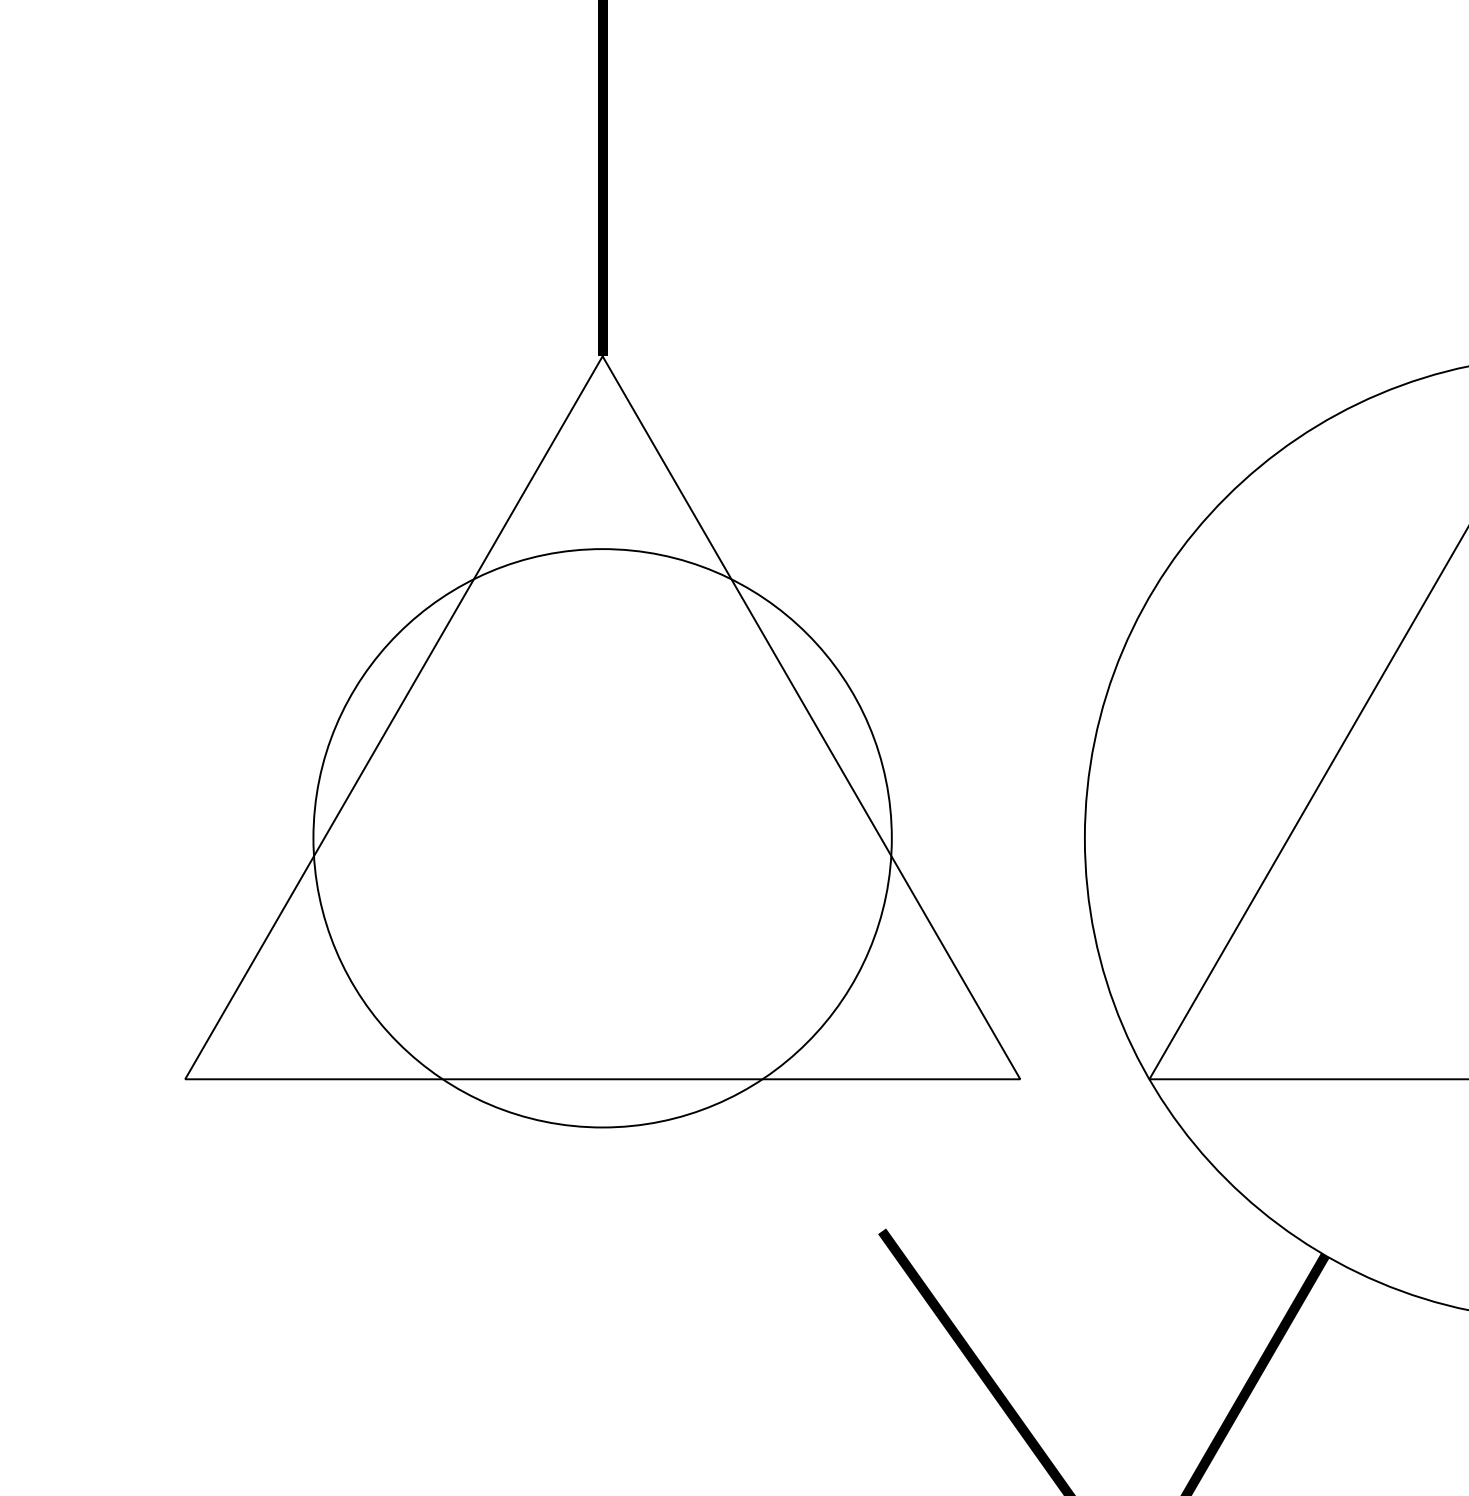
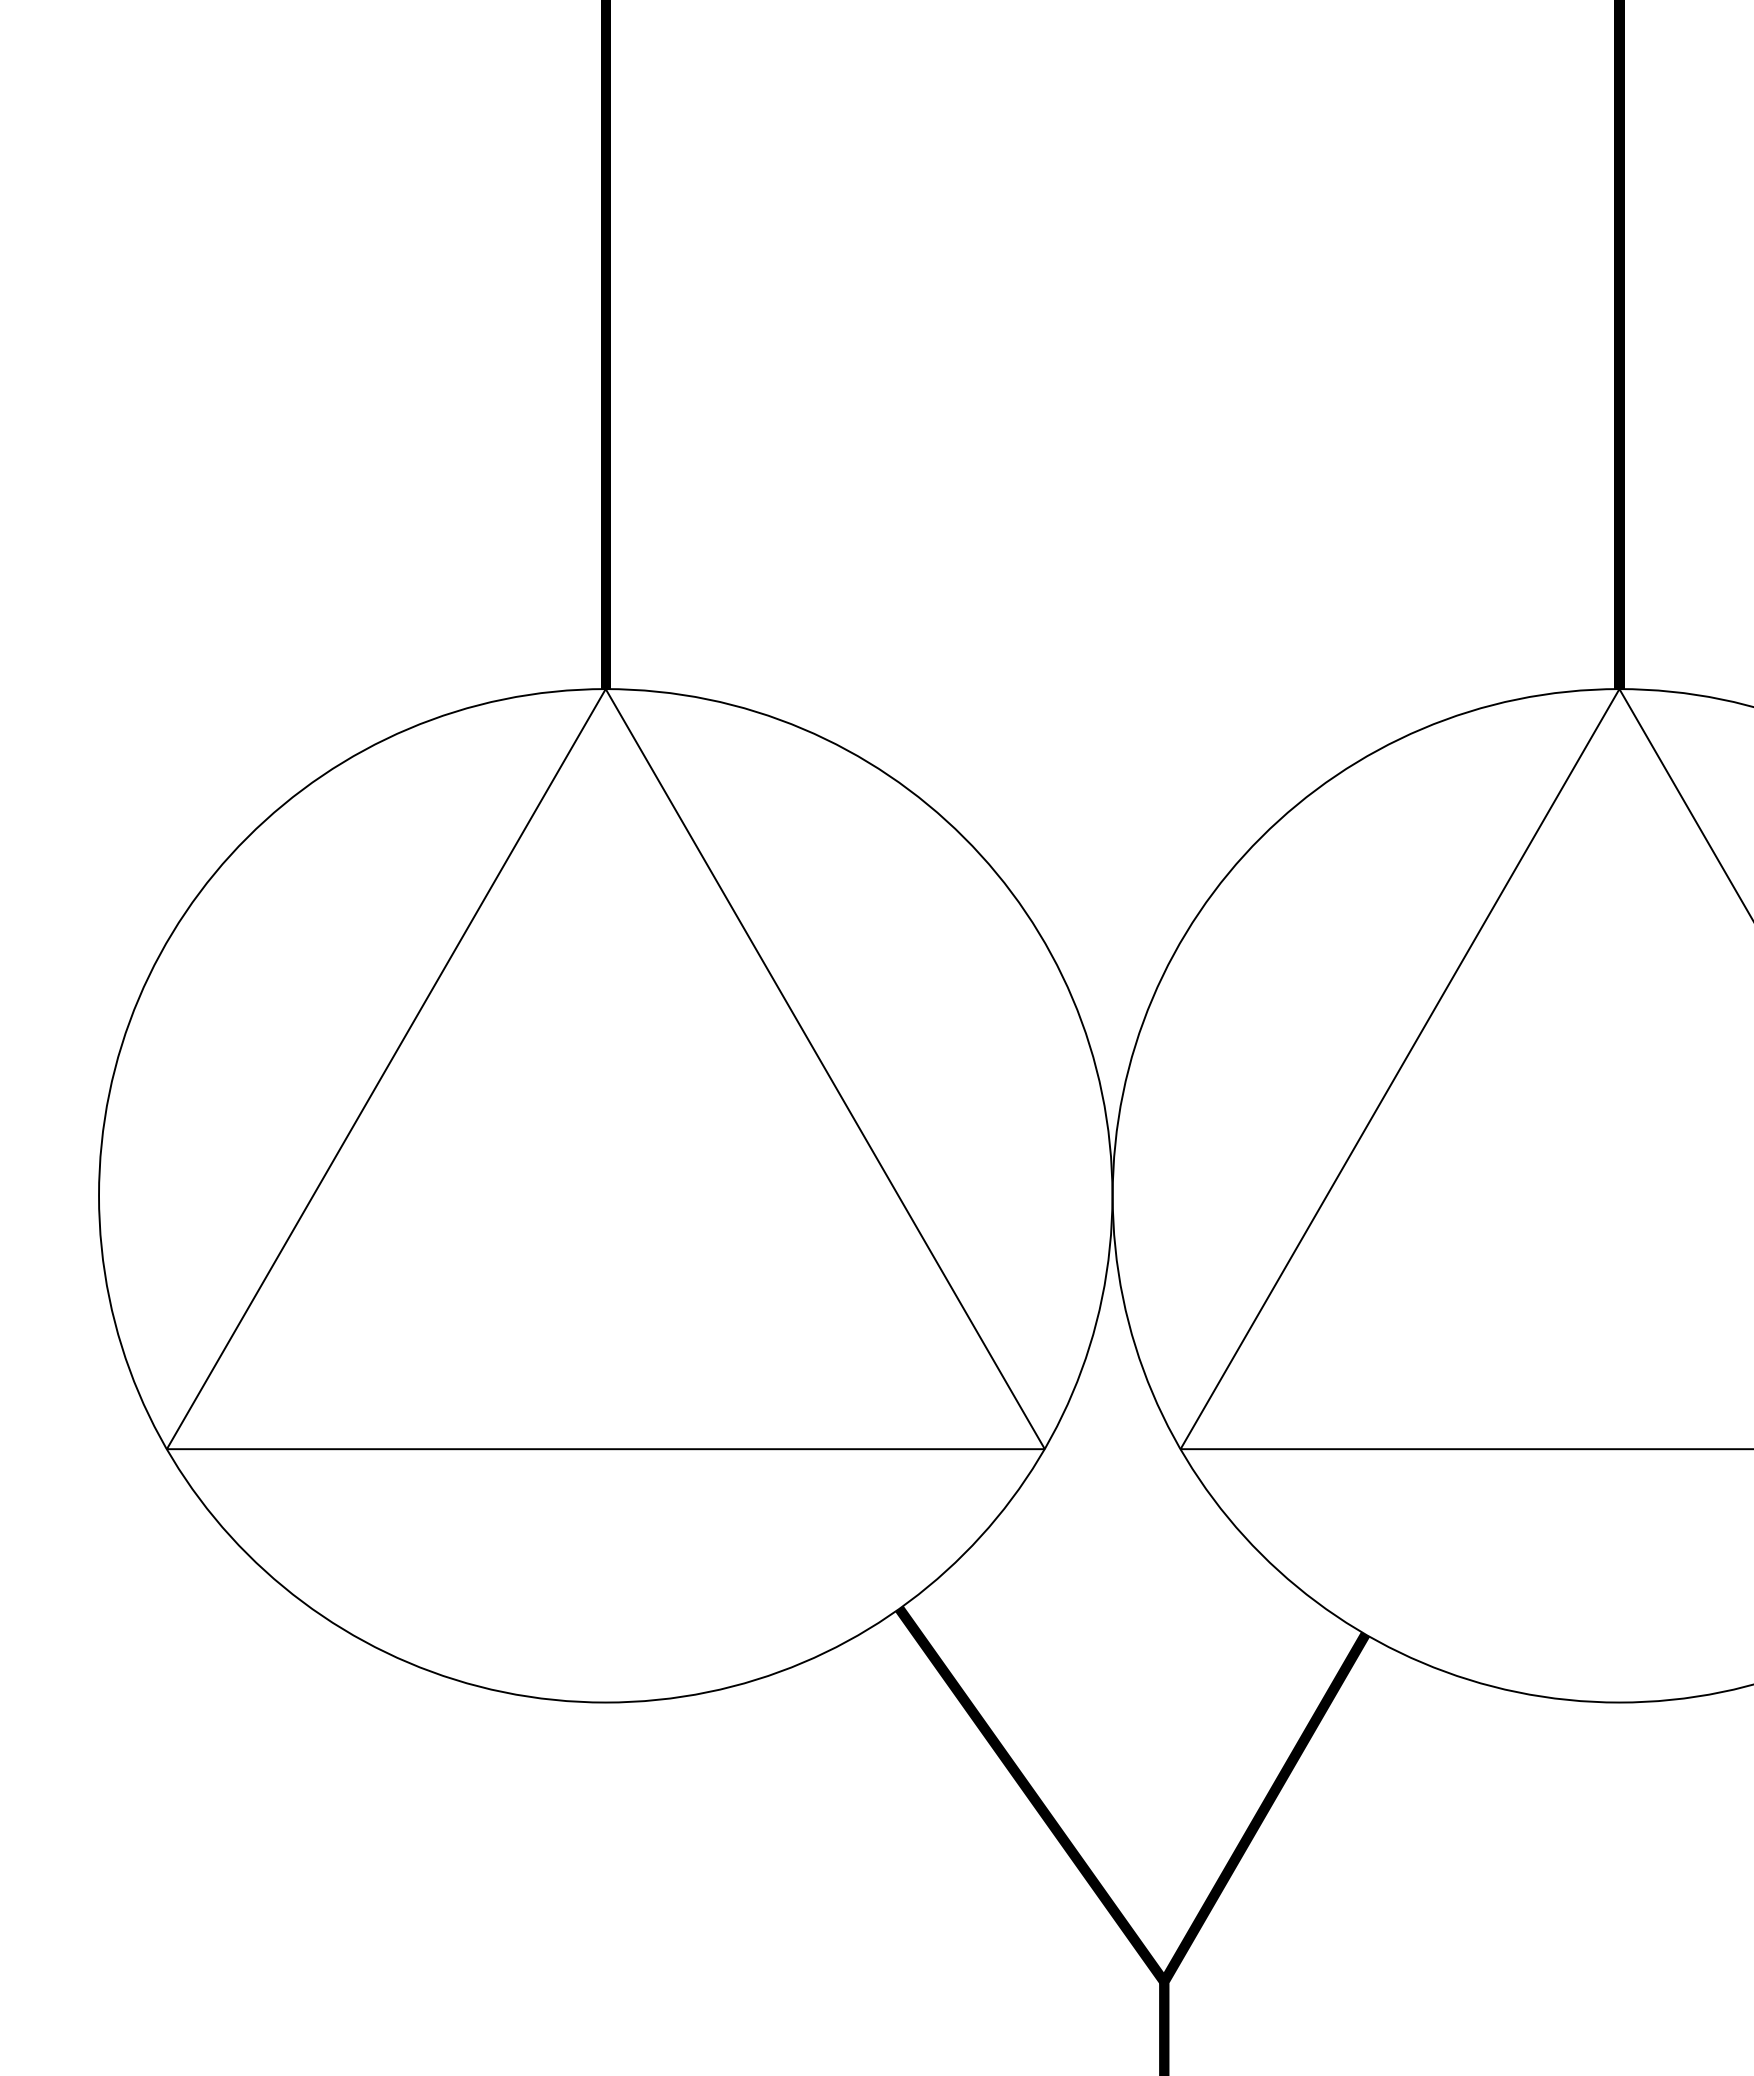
circle: (602, 837) -> (605, 1195), size x1.67

